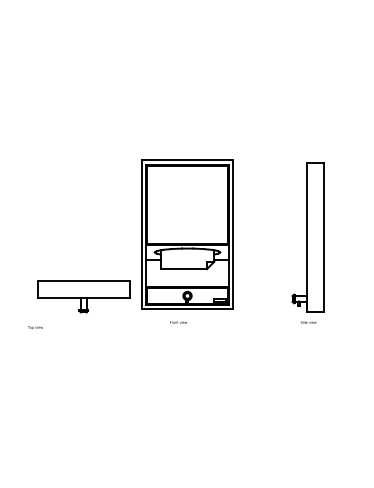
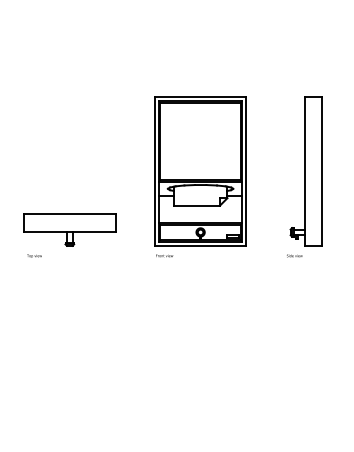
part: (187, 234) -> (200, 170), moved
part: (307, 237) -> (305, 170), moved
text: (35, 327) -> (34, 255), moved

